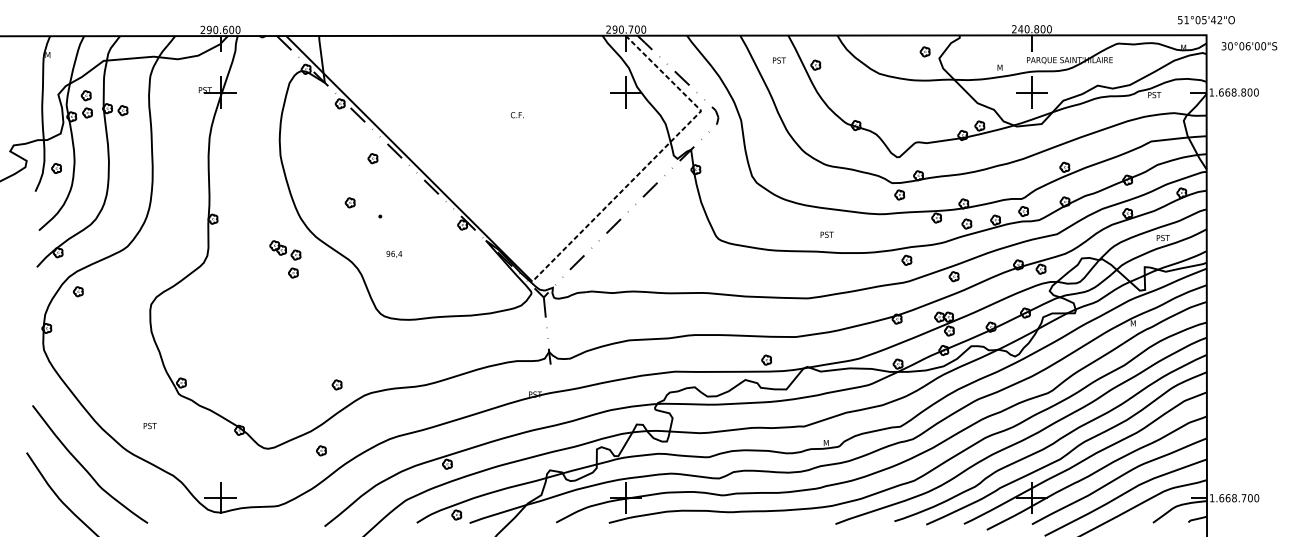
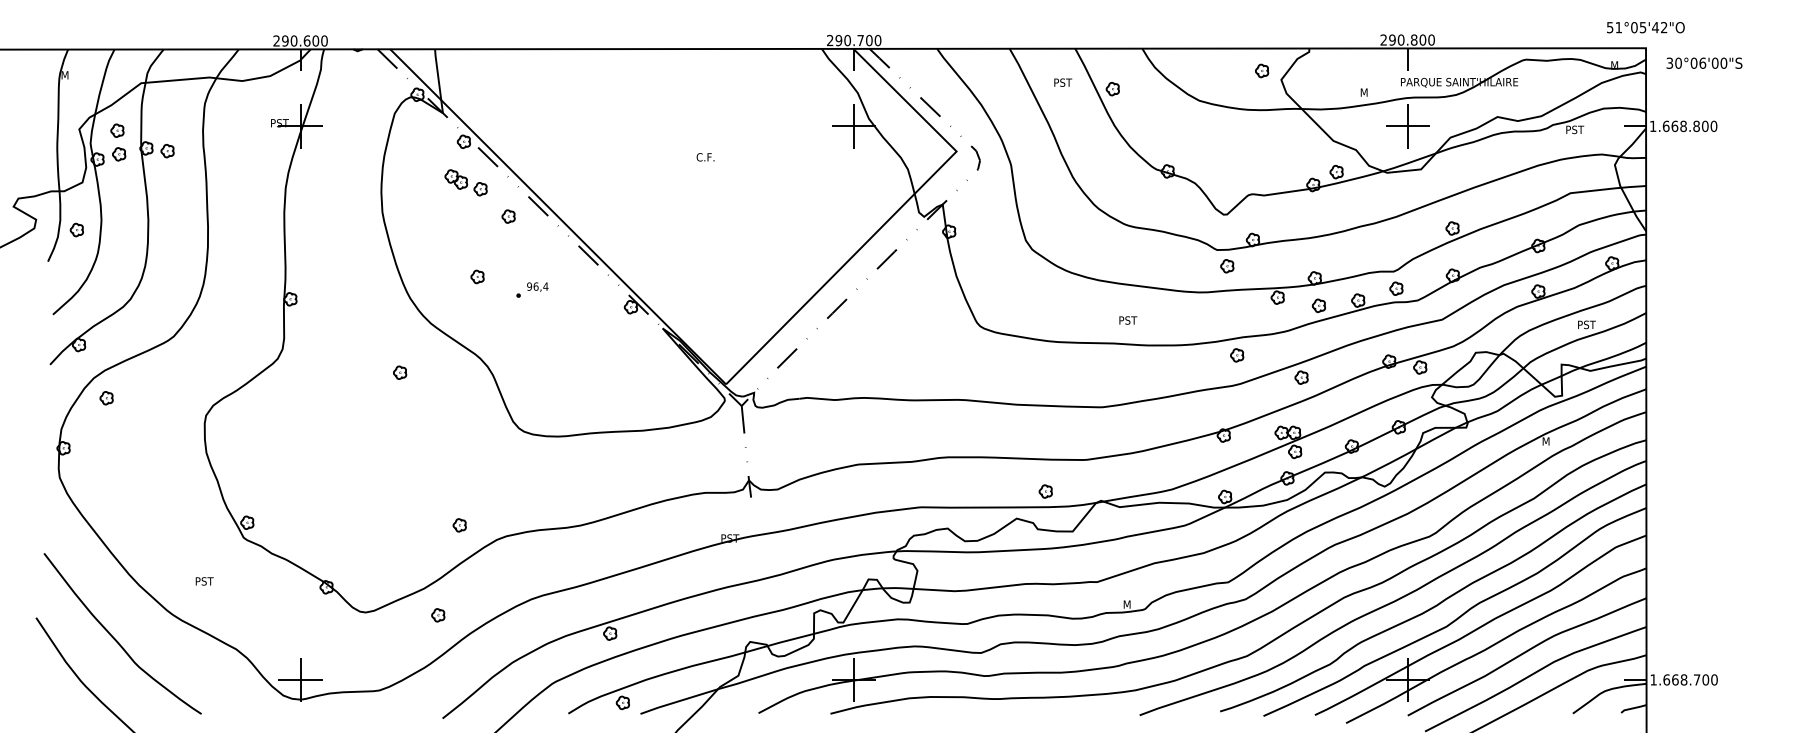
text: (1020, 28) -> (1392, 39), 240.800 -> 290.800
line: (654, 158) -> (892, 216), dashed -> solid
part: (284, 250) -> (465, 182), moved
text: (394, 253) -> (537, 286), moved

